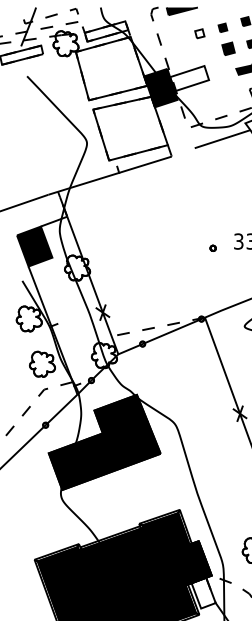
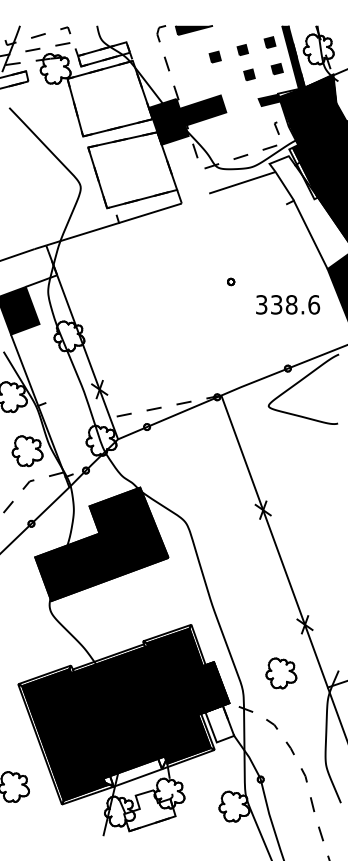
fill: (199, 33) -> (214, 56), added
part: (228, 48) -> (249, 74), size x0.71
fill: (189, 78) -> (202, 110), added
part: (213, 247) -> (231, 281), moved

